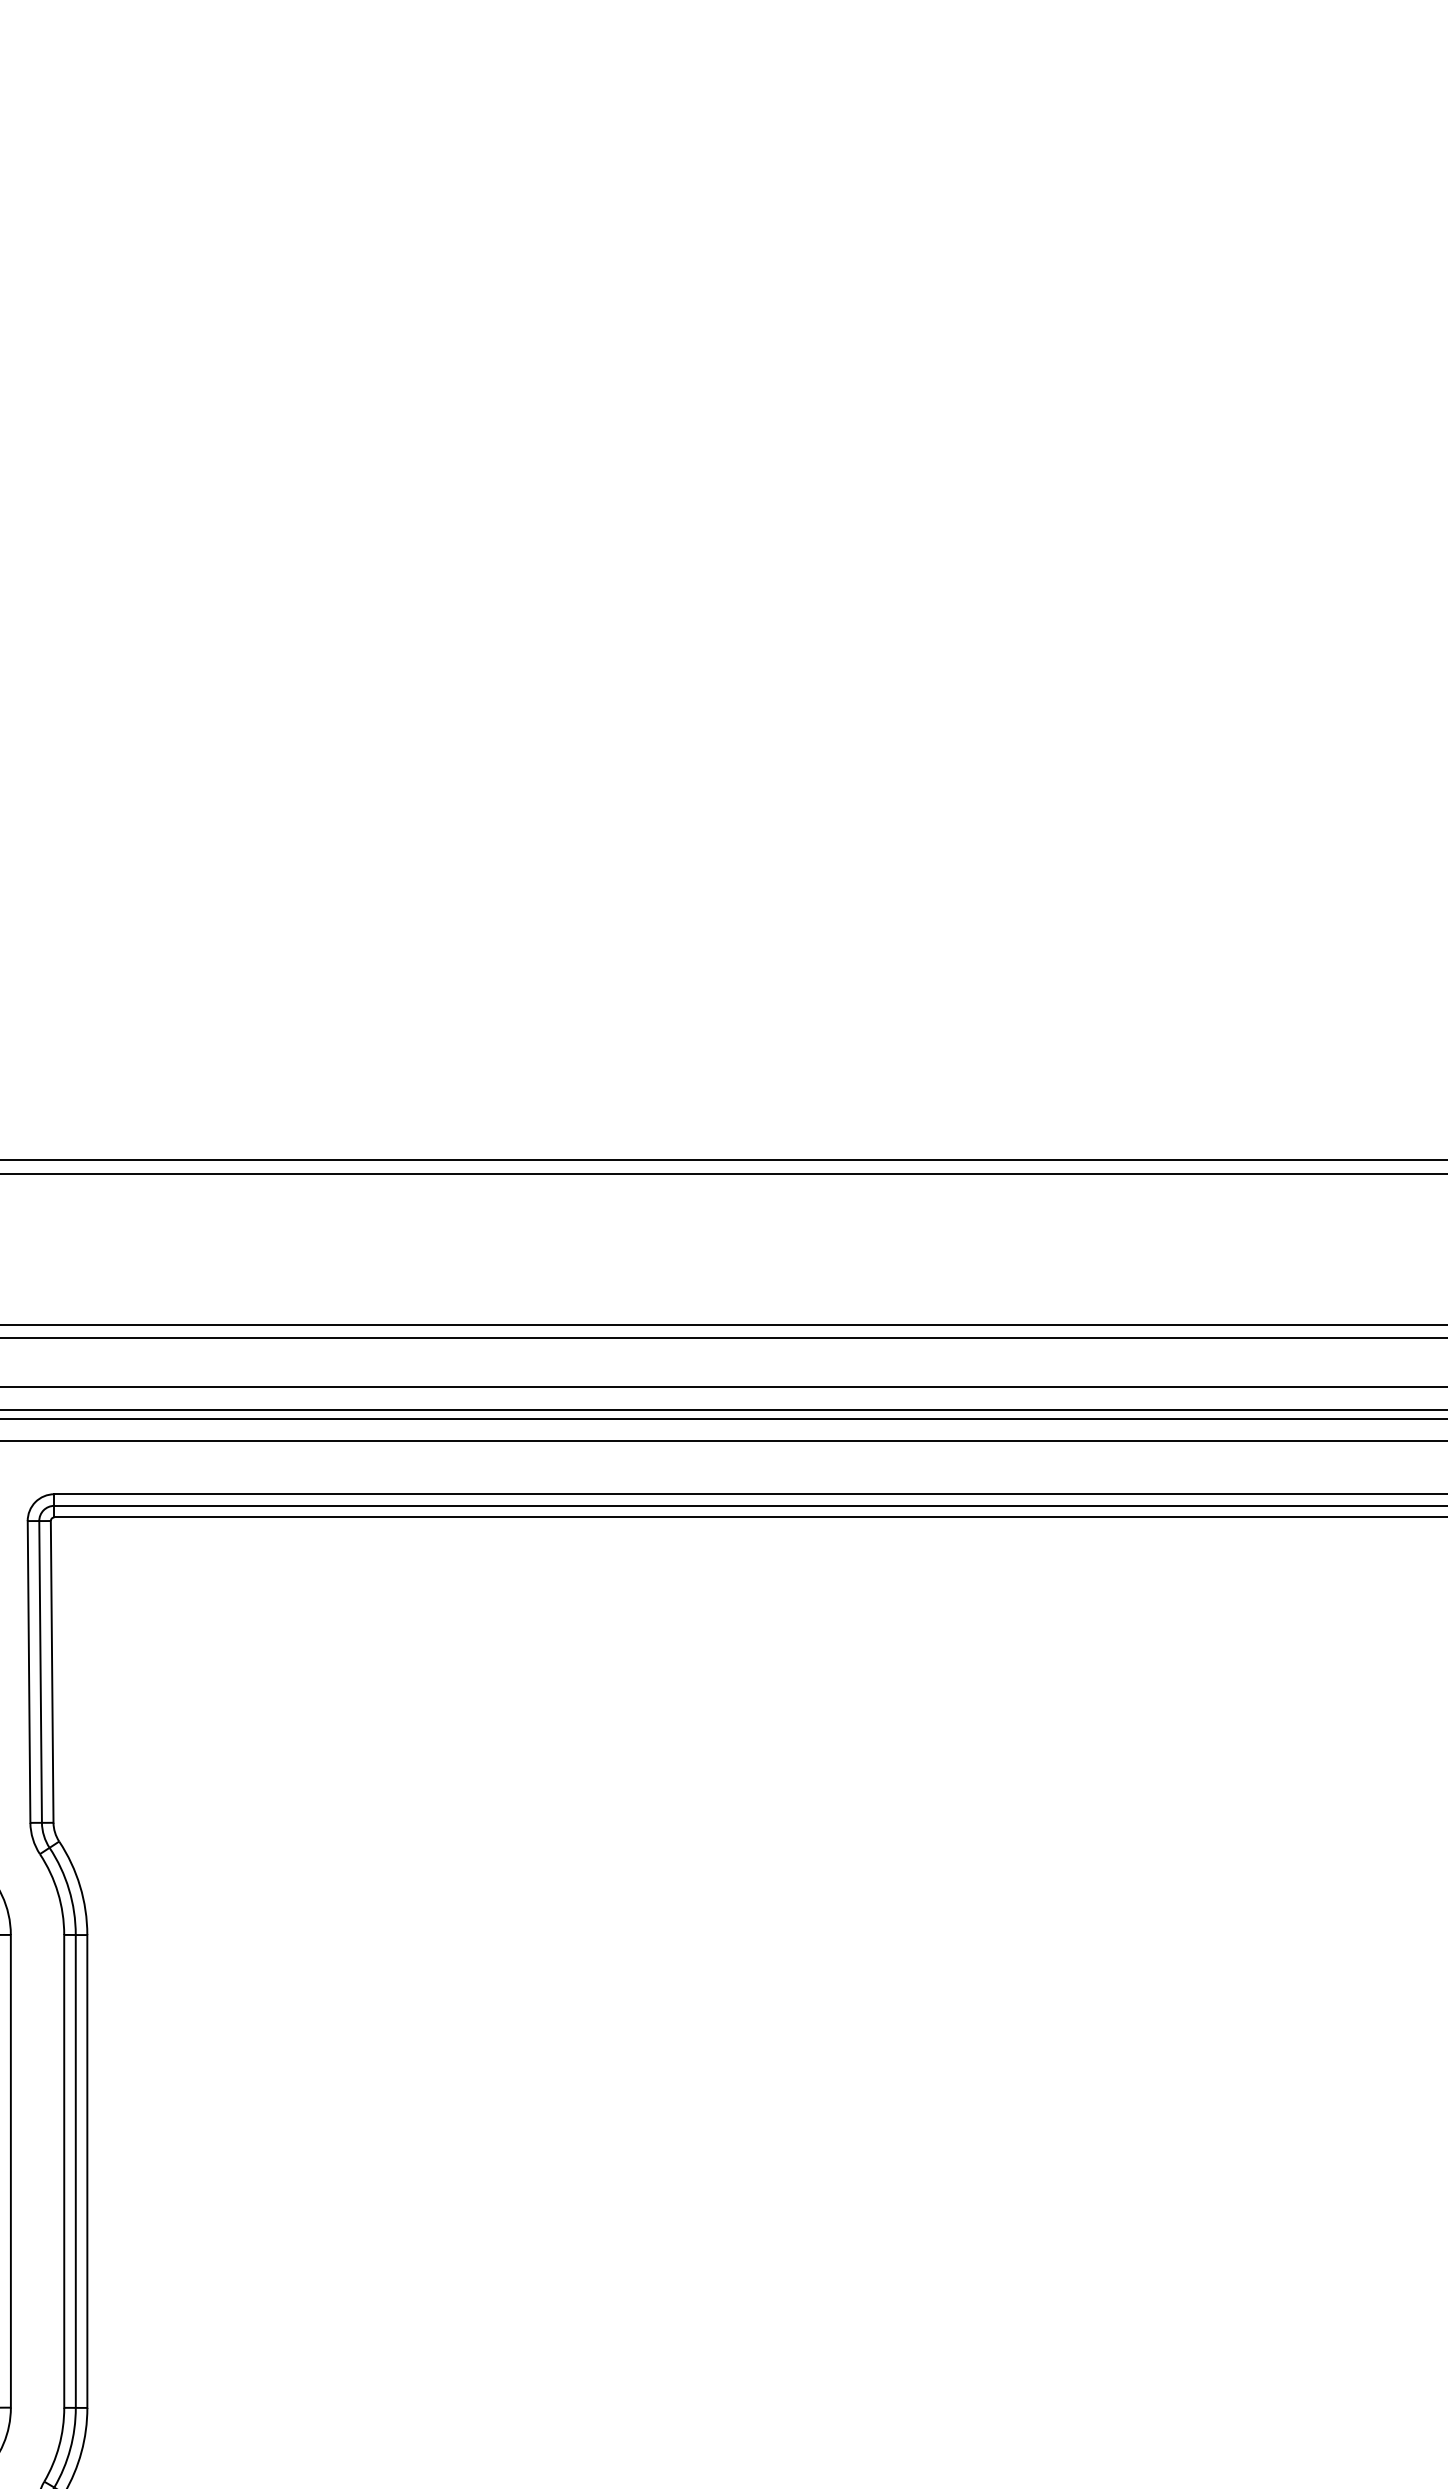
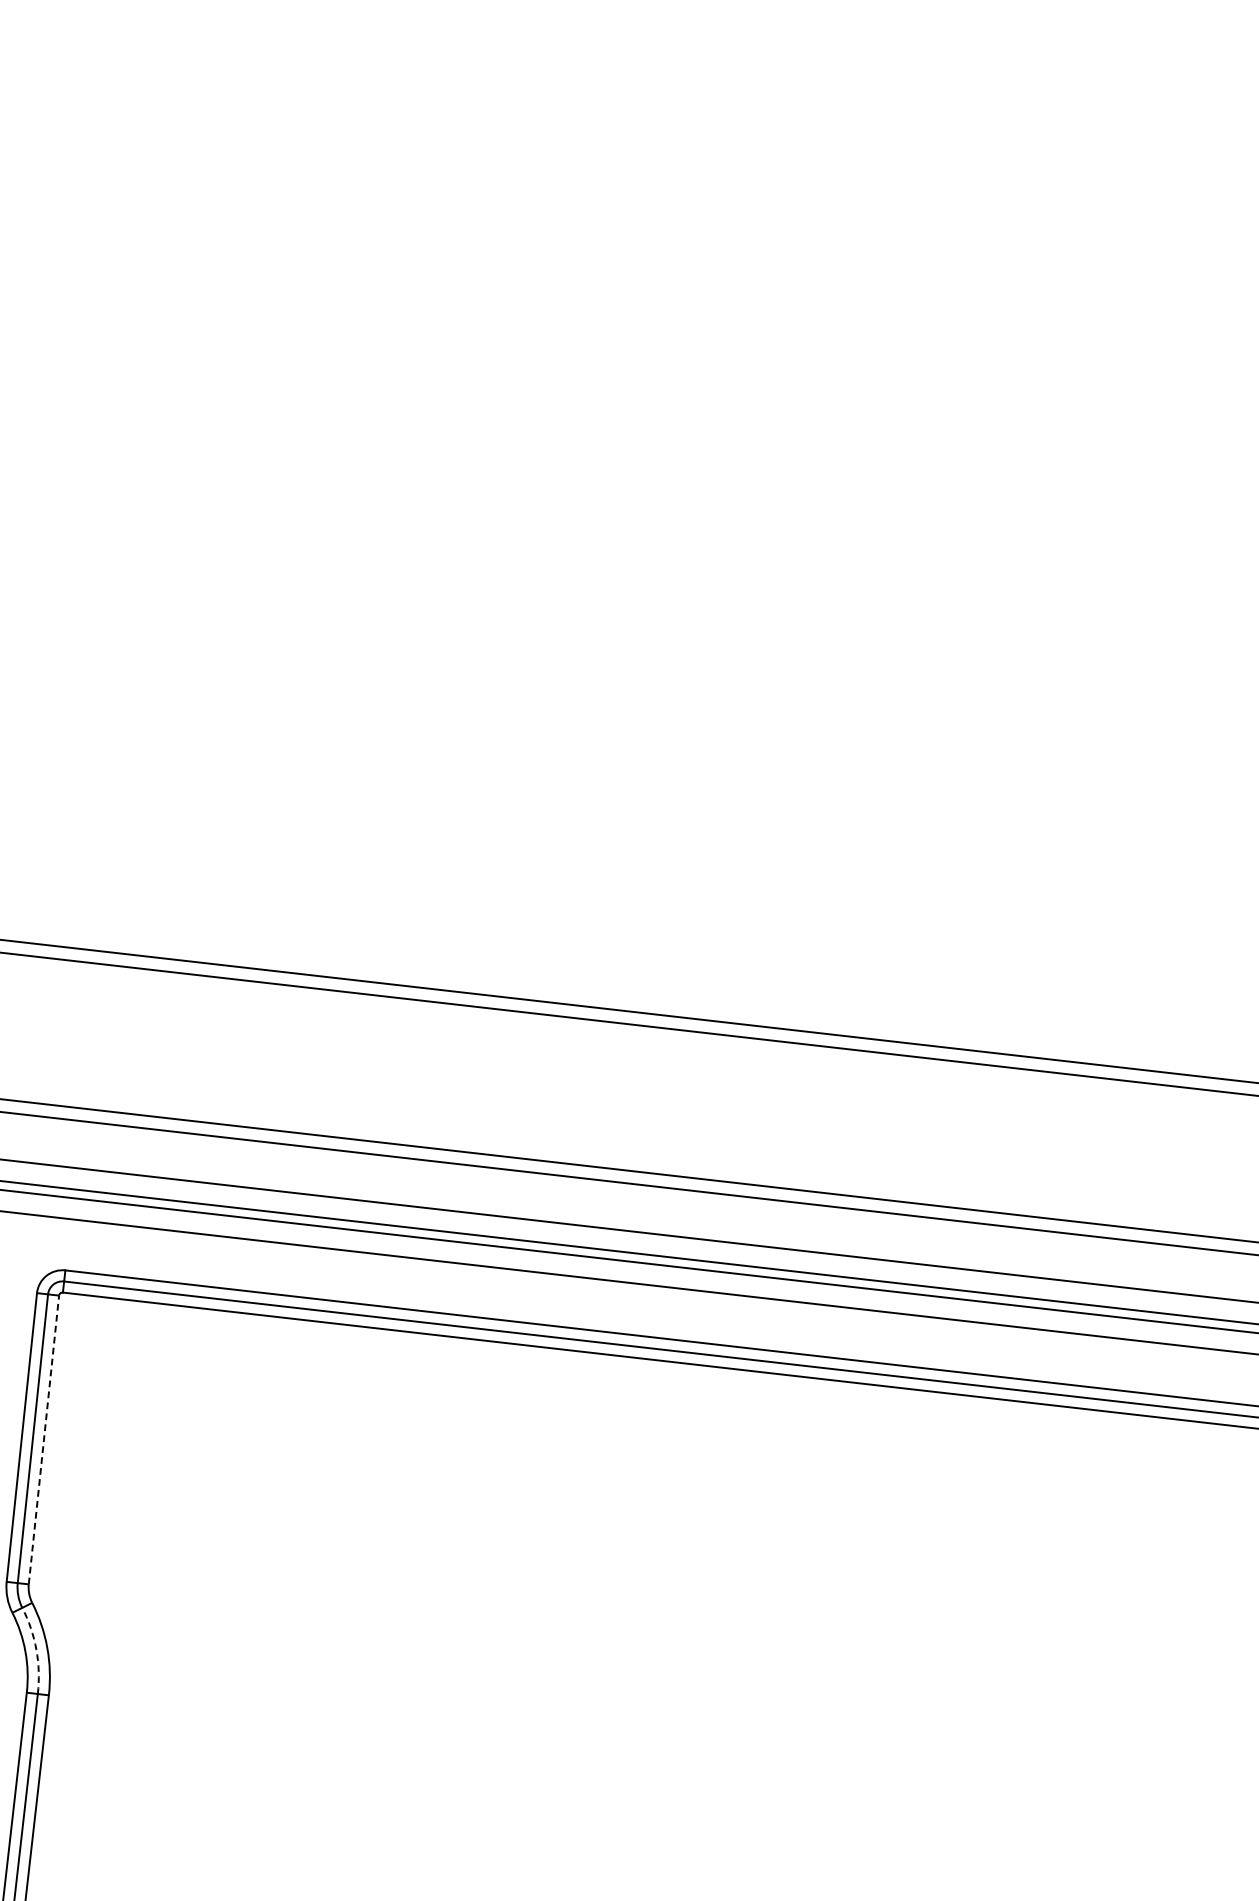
line: (52, 1671) -> (44, 1439), solid -> dashed
arc: (69, 1889) -> (36, 1649), solid -> dashed

